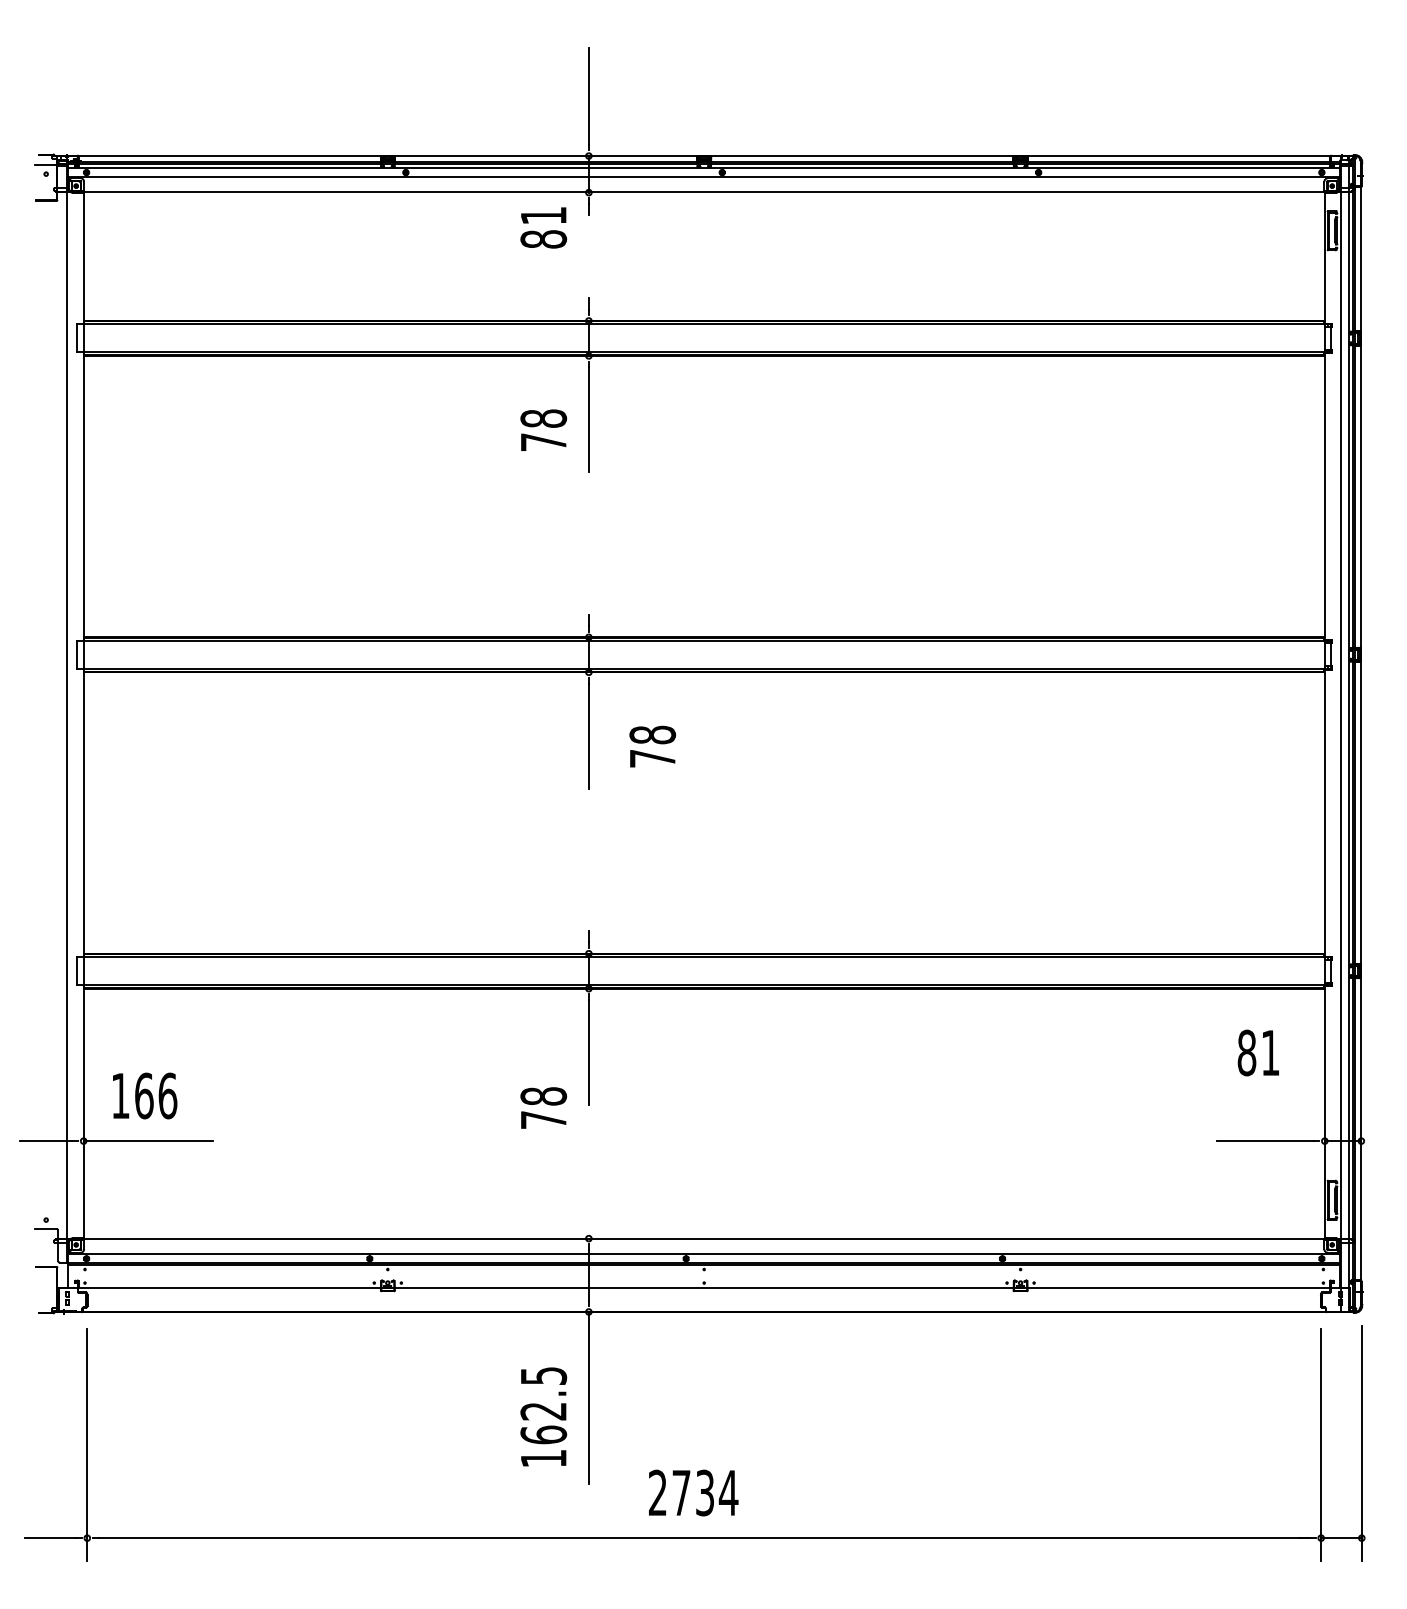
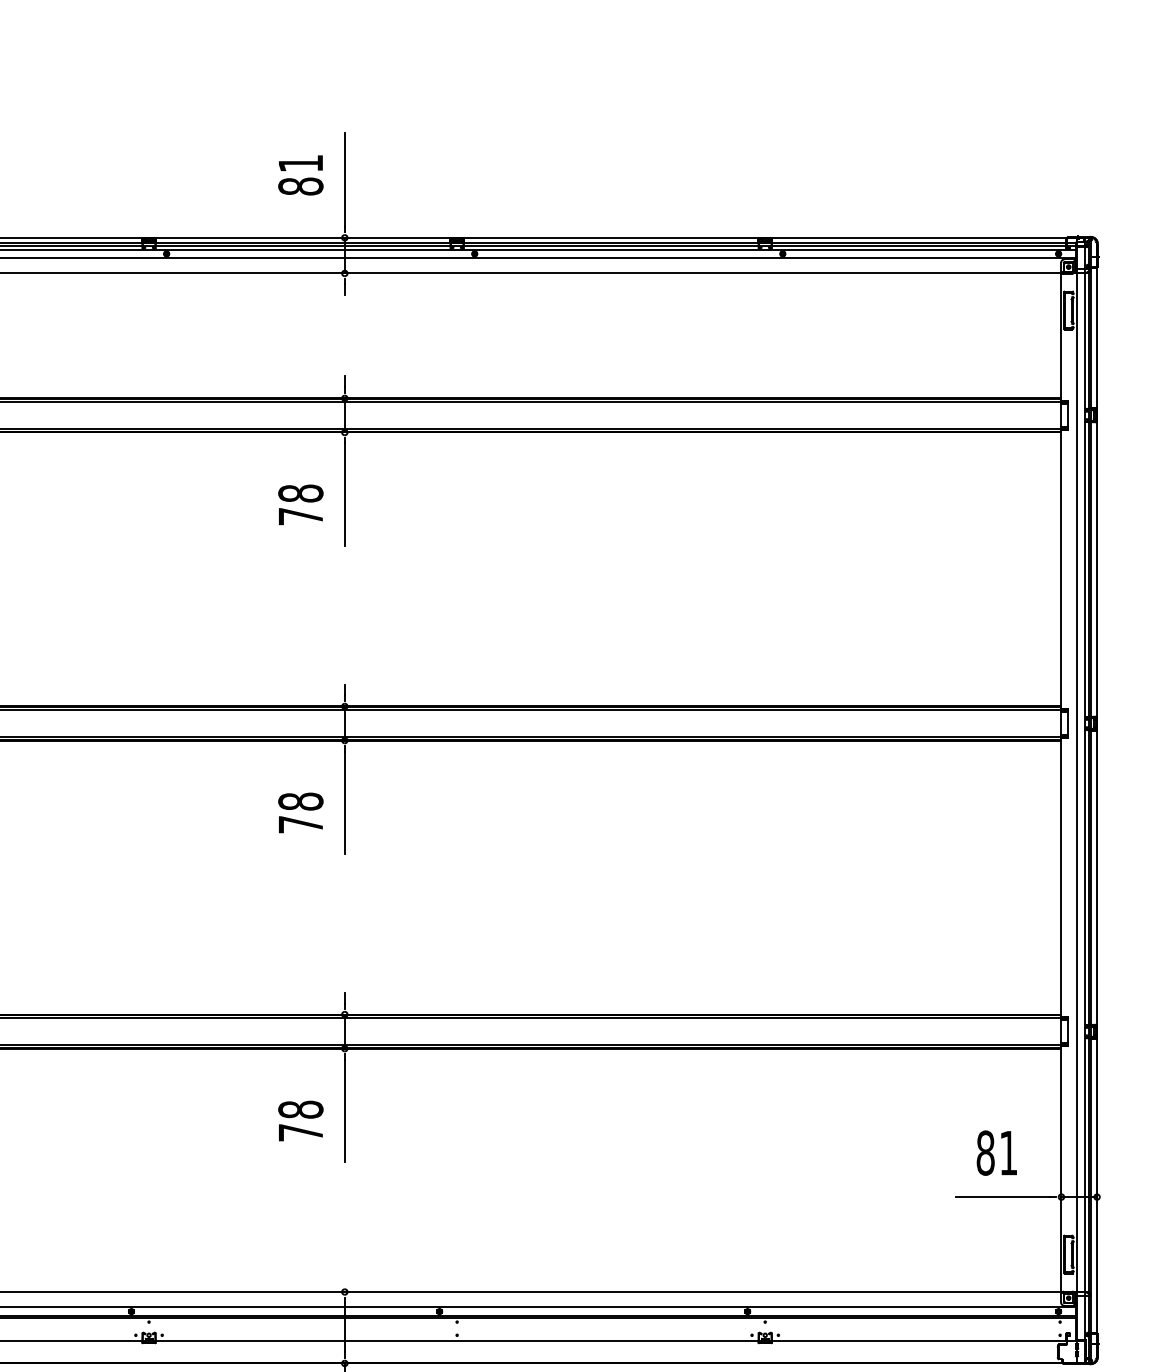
text: (543, 227) -> (300, 174), moved
text: (652, 746) -> (300, 812), moved
text: (1257, 1052) -> (995, 1152), moved
text: (543, 1107) -> (300, 1120), moved

